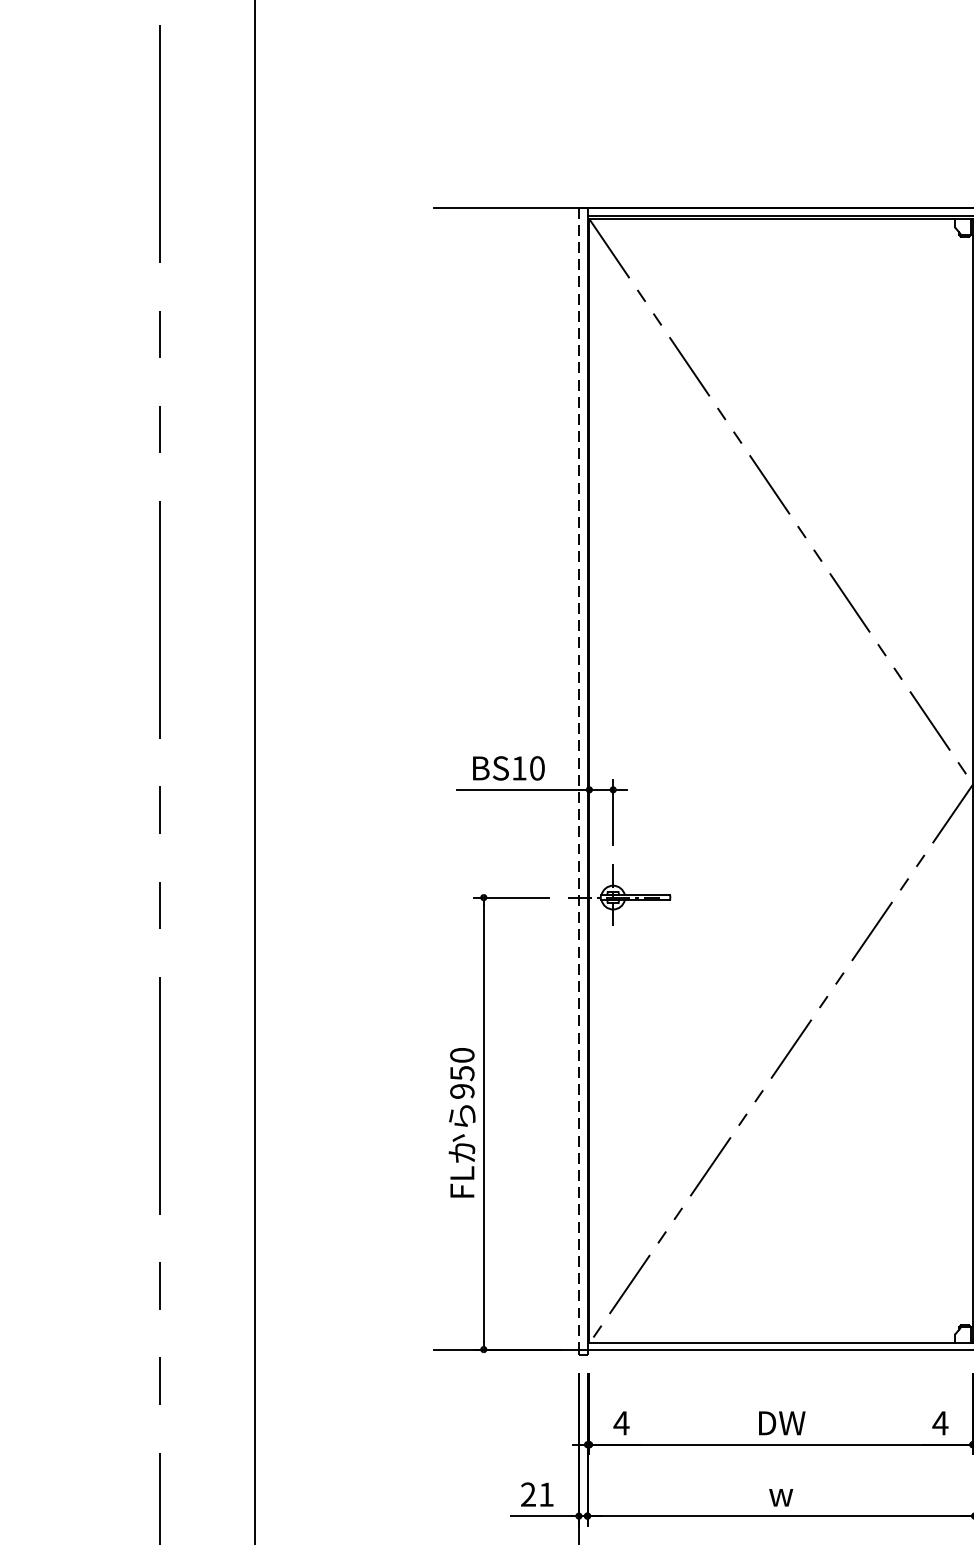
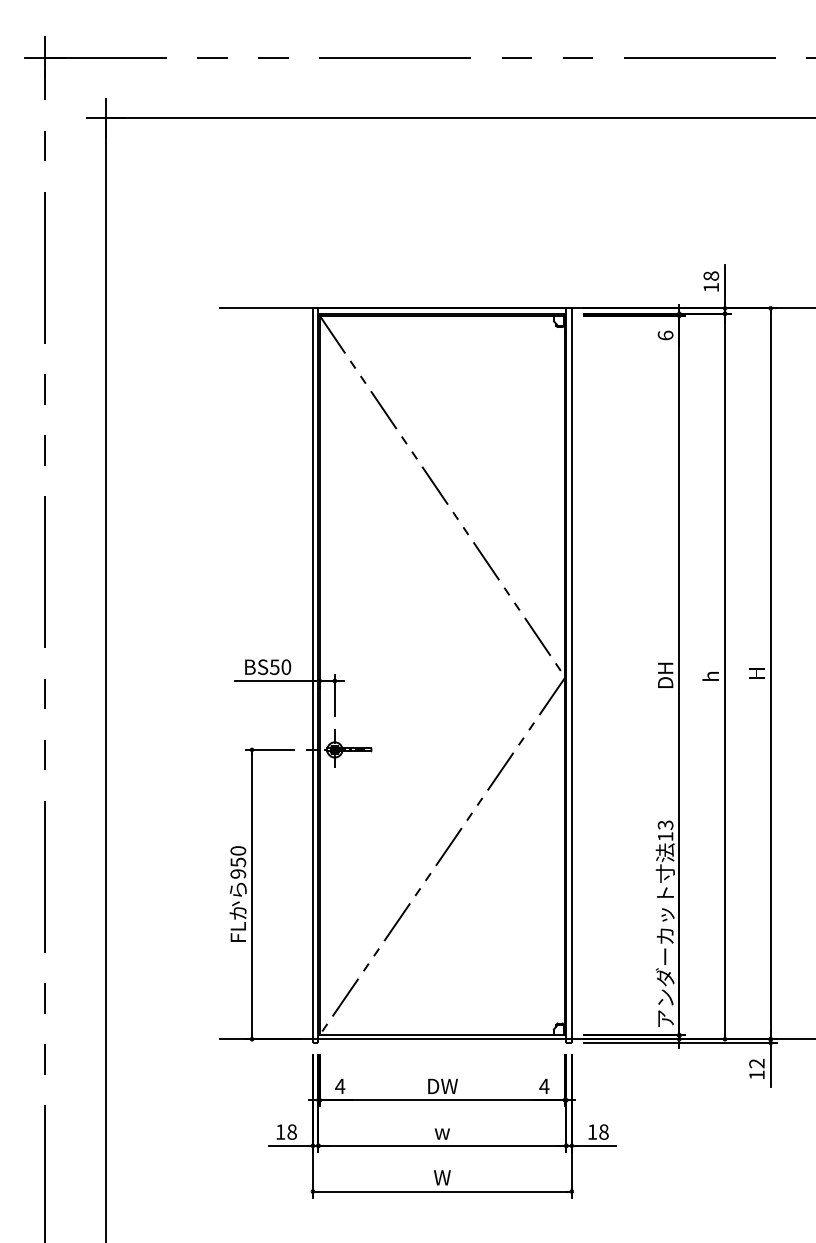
text: (518, 768) -> (274, 667), BS10 -> BS50
line: (578, 779) -> (312, 674), dashed -> solid
text: (536, 1493) -> (285, 1131), 21 -> 18

